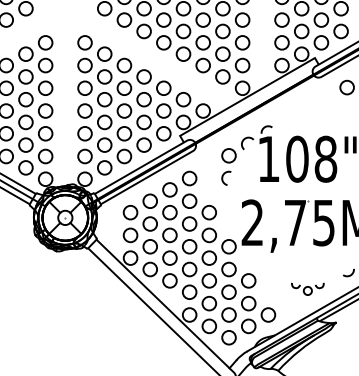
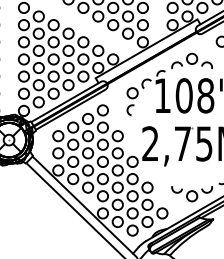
part: (307, 112) -> (191, 60), added
part: (307, 288) -> (191, 193), size x1.67

